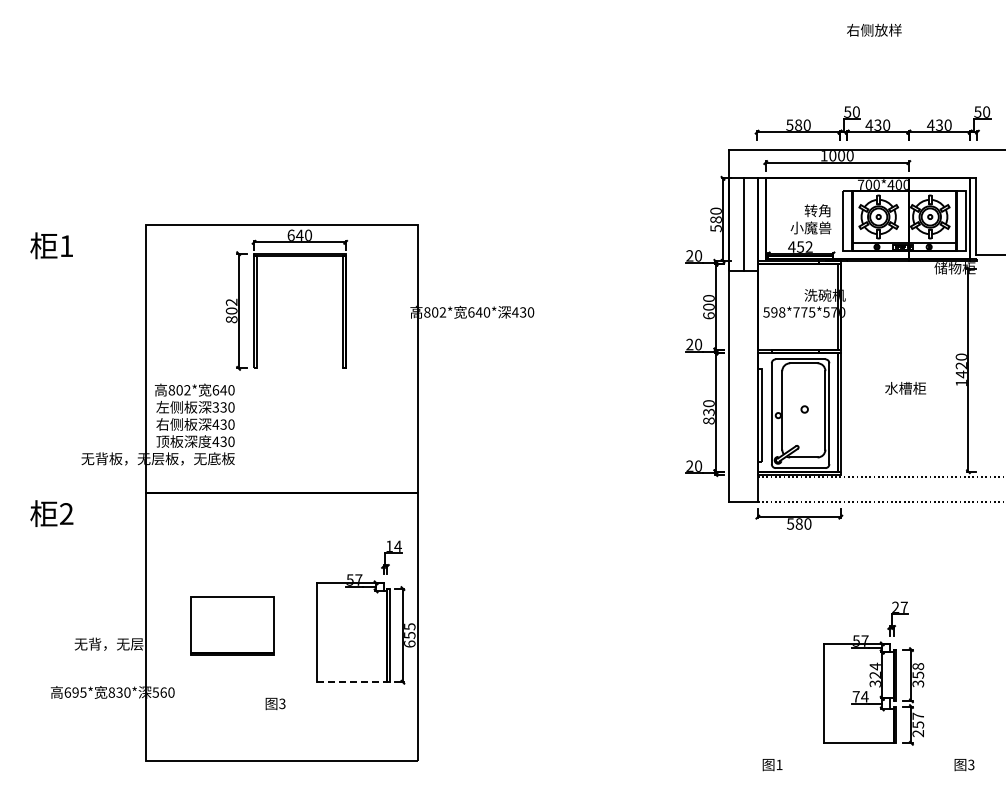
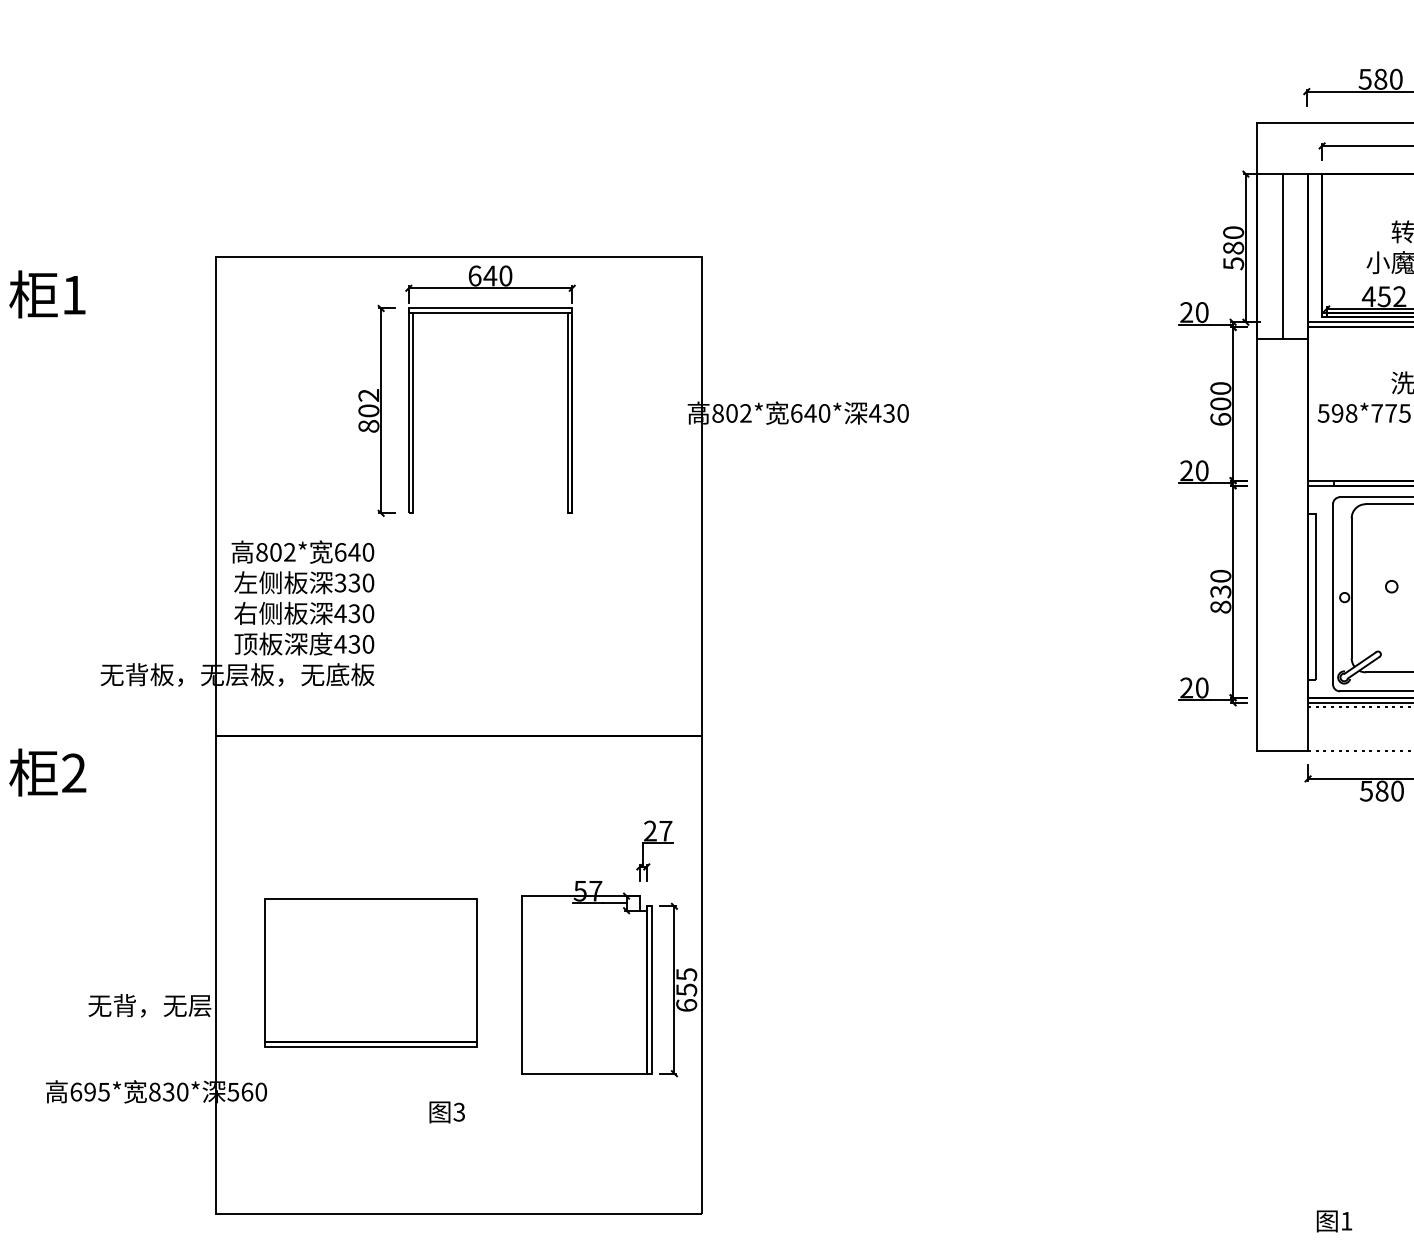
text: (393, 545) -> (657, 829), 14 -> 27
part: (232, 625) -> (370, 972), size x1.43
line: (352, 682) -> (584, 1074), dashed -> solid

